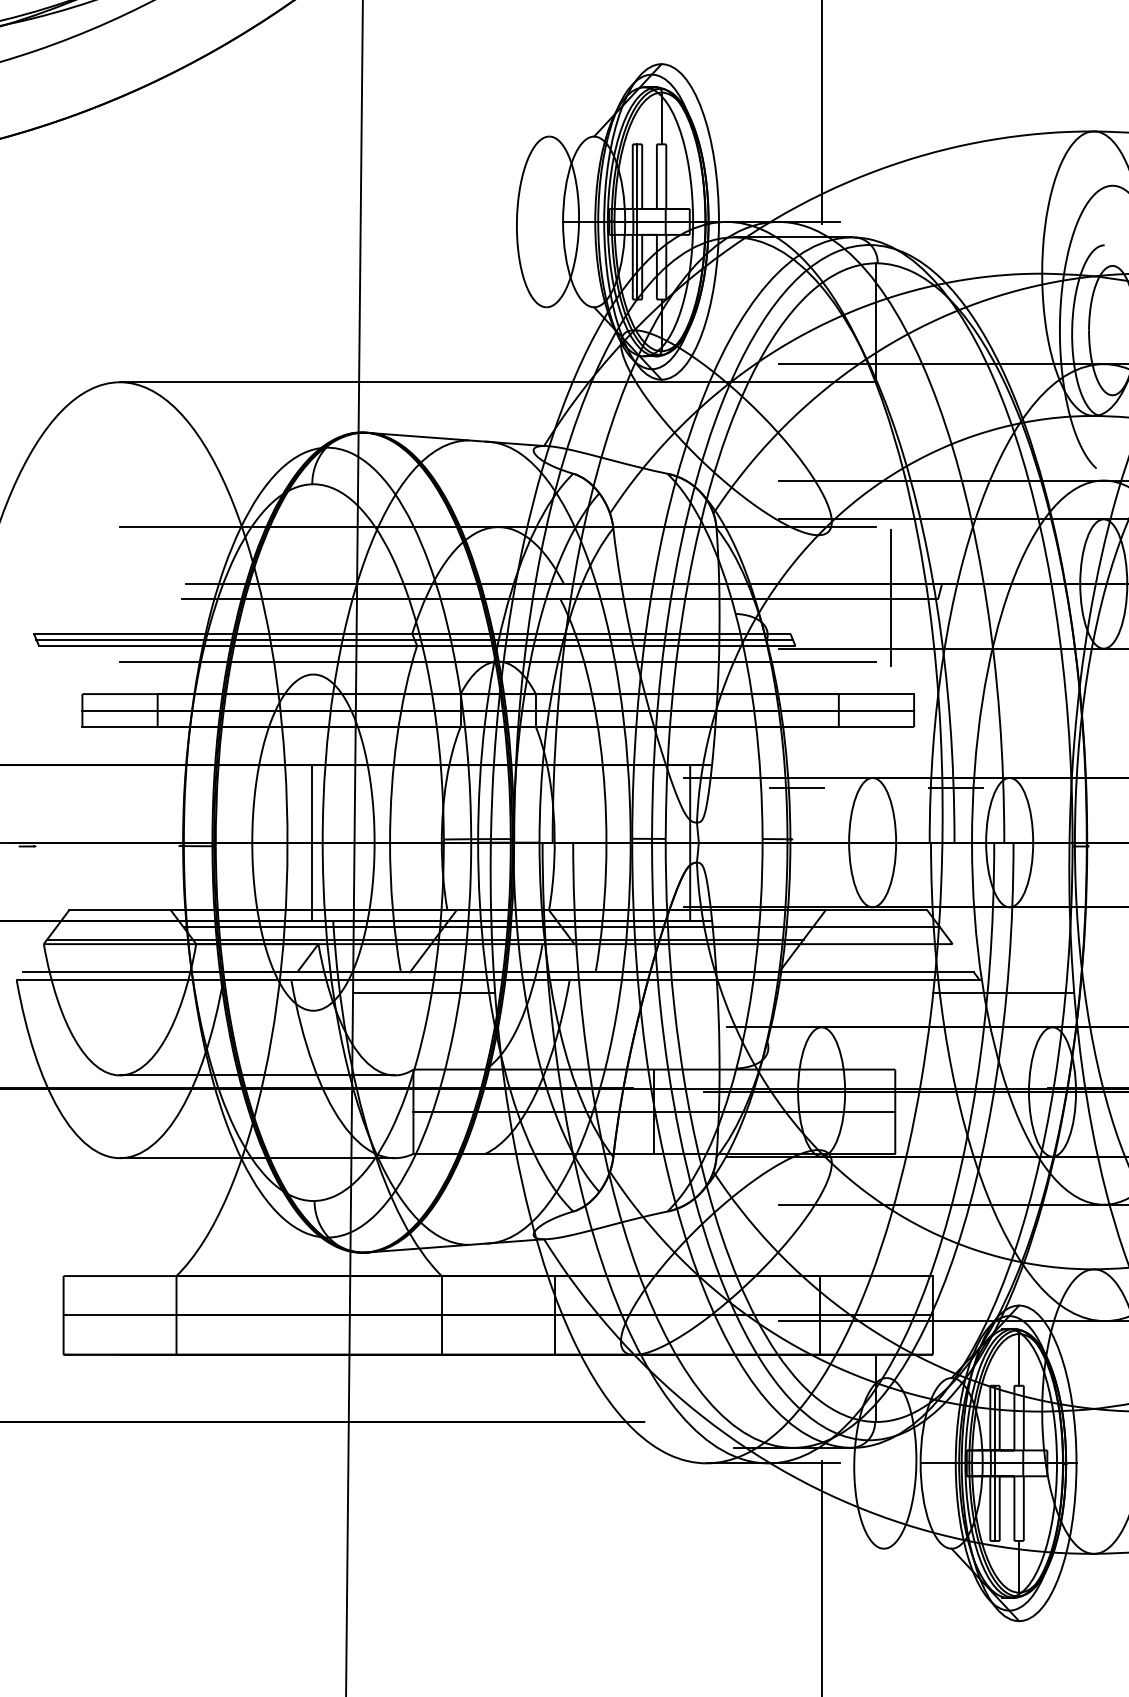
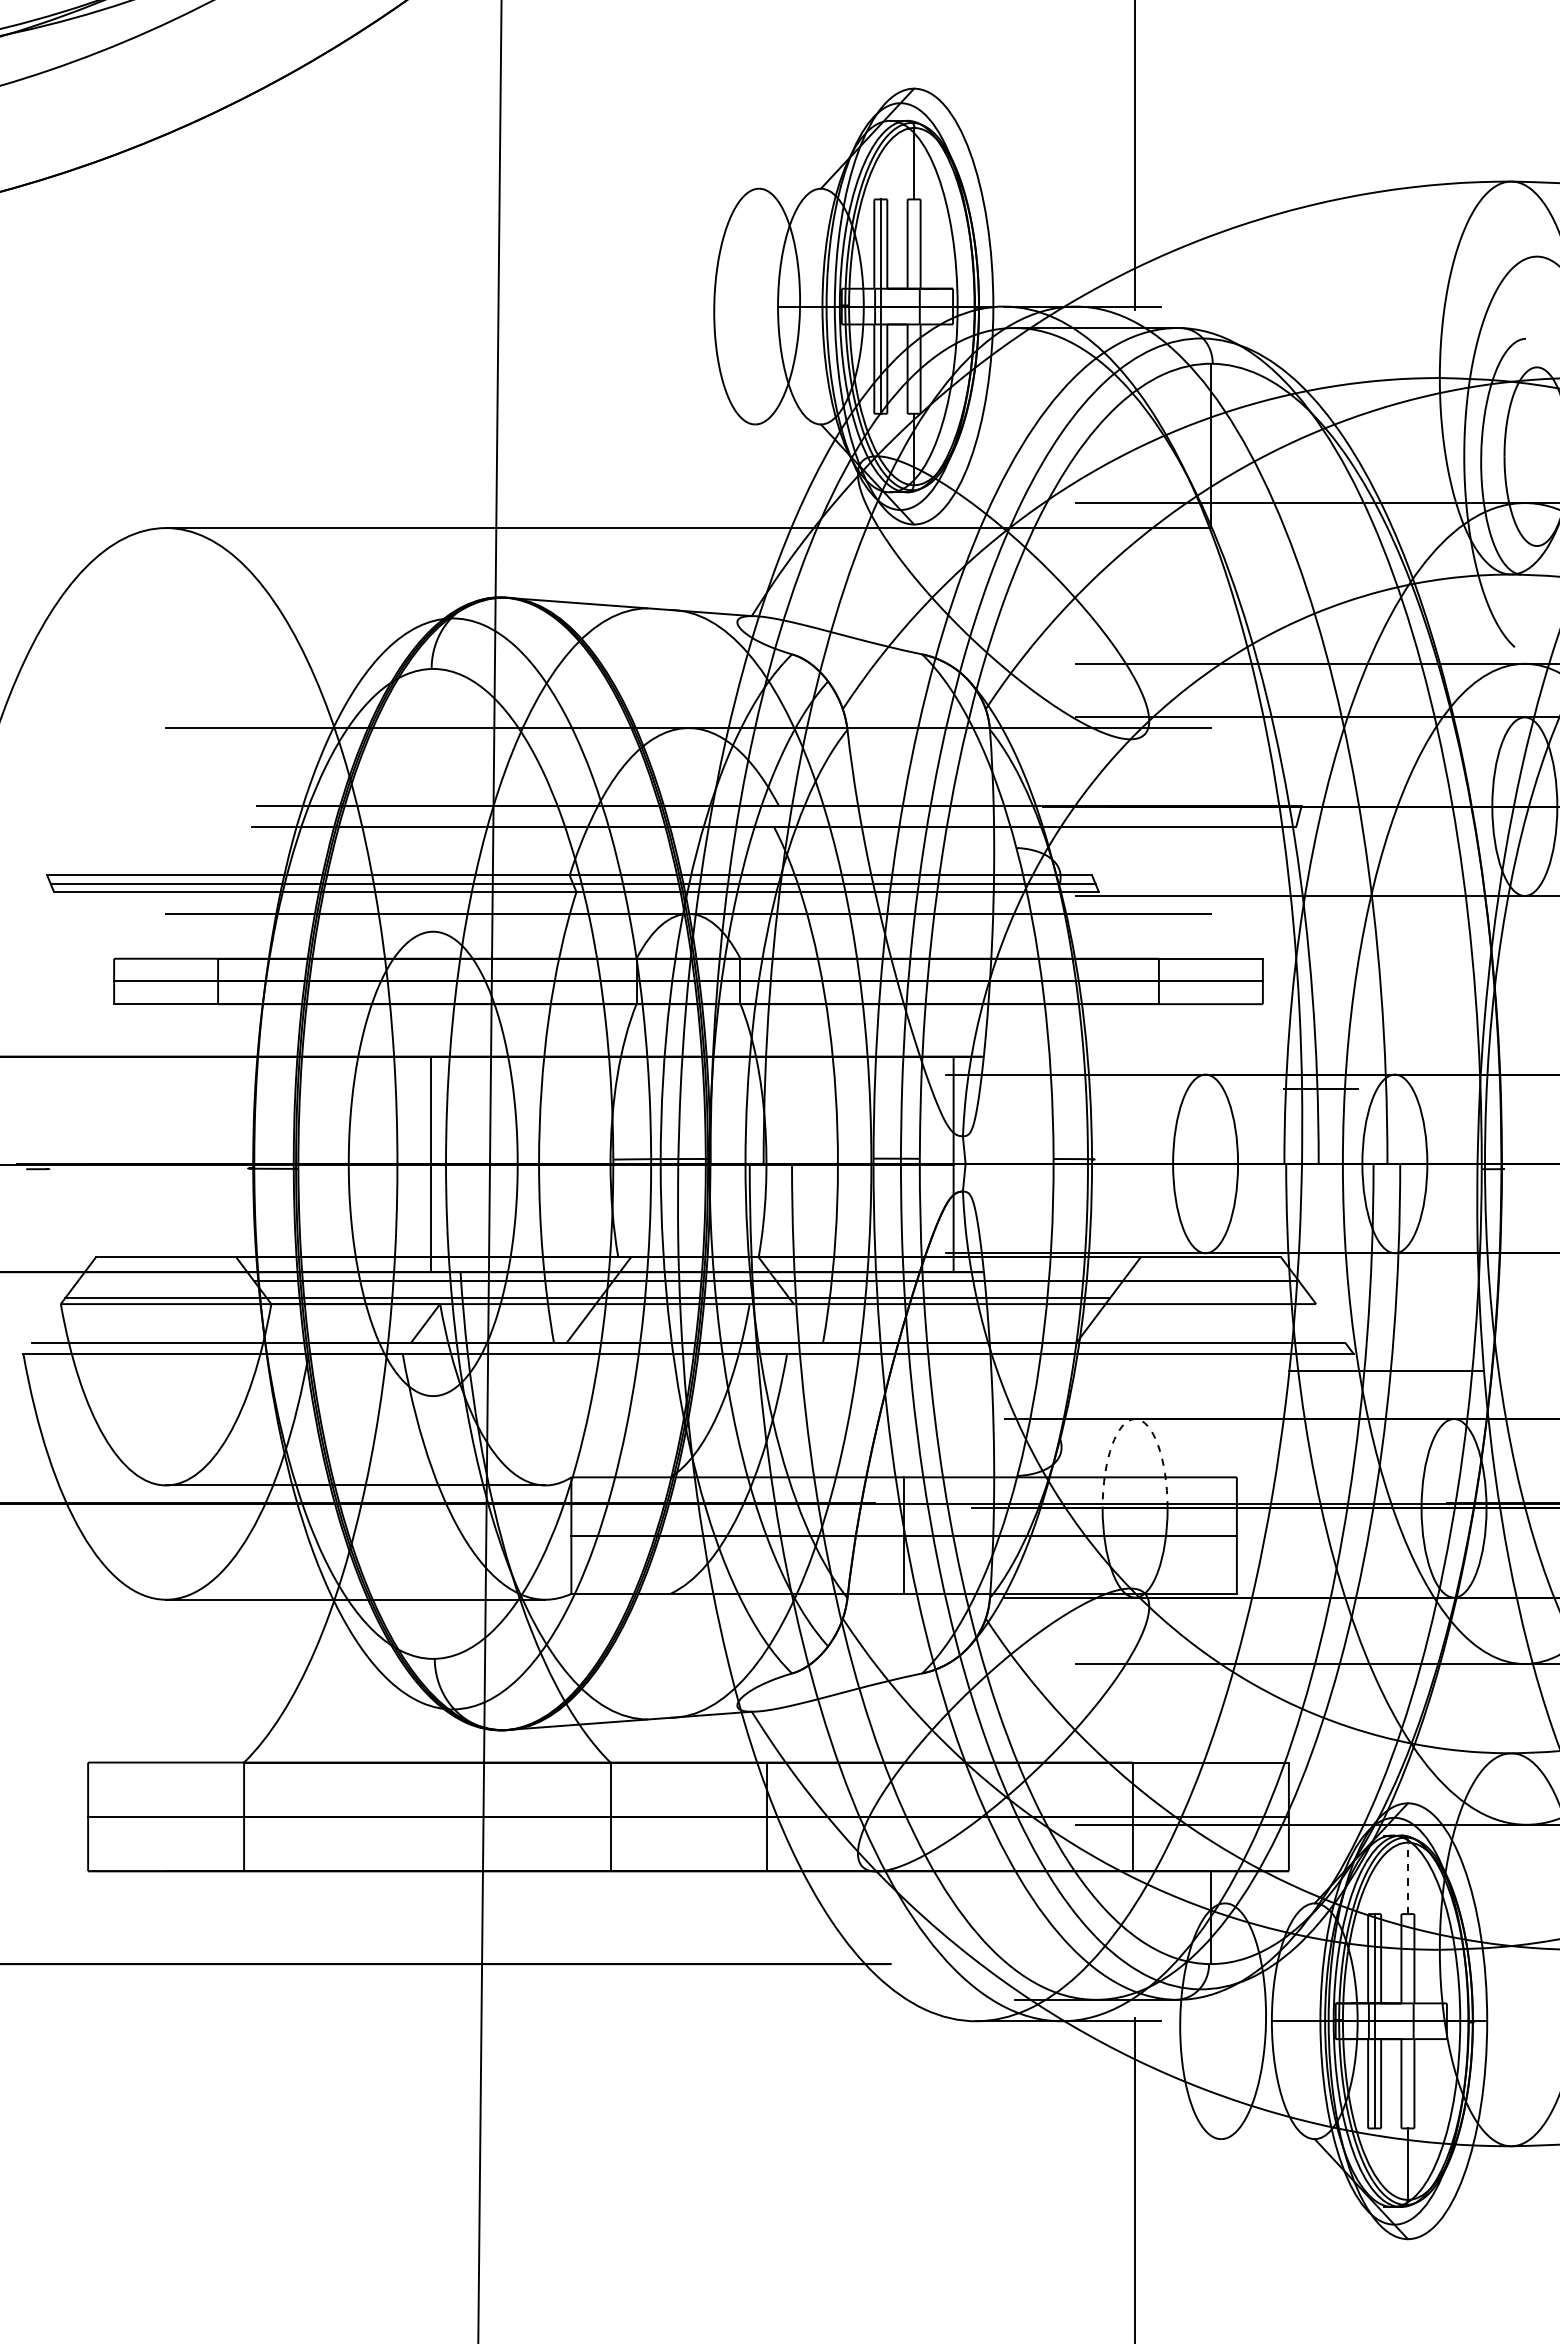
line: (891, 597) -> (1231, 825), removed
line: (796, 788) -> (1100, 1089), removed
line: (423, 992) -> (585, 1371), removed
arc: (821, 1027) -> (1135, 1419), solid -> dashed
line: (1018, 1360) -> (1407, 1878), solid -> dashed

